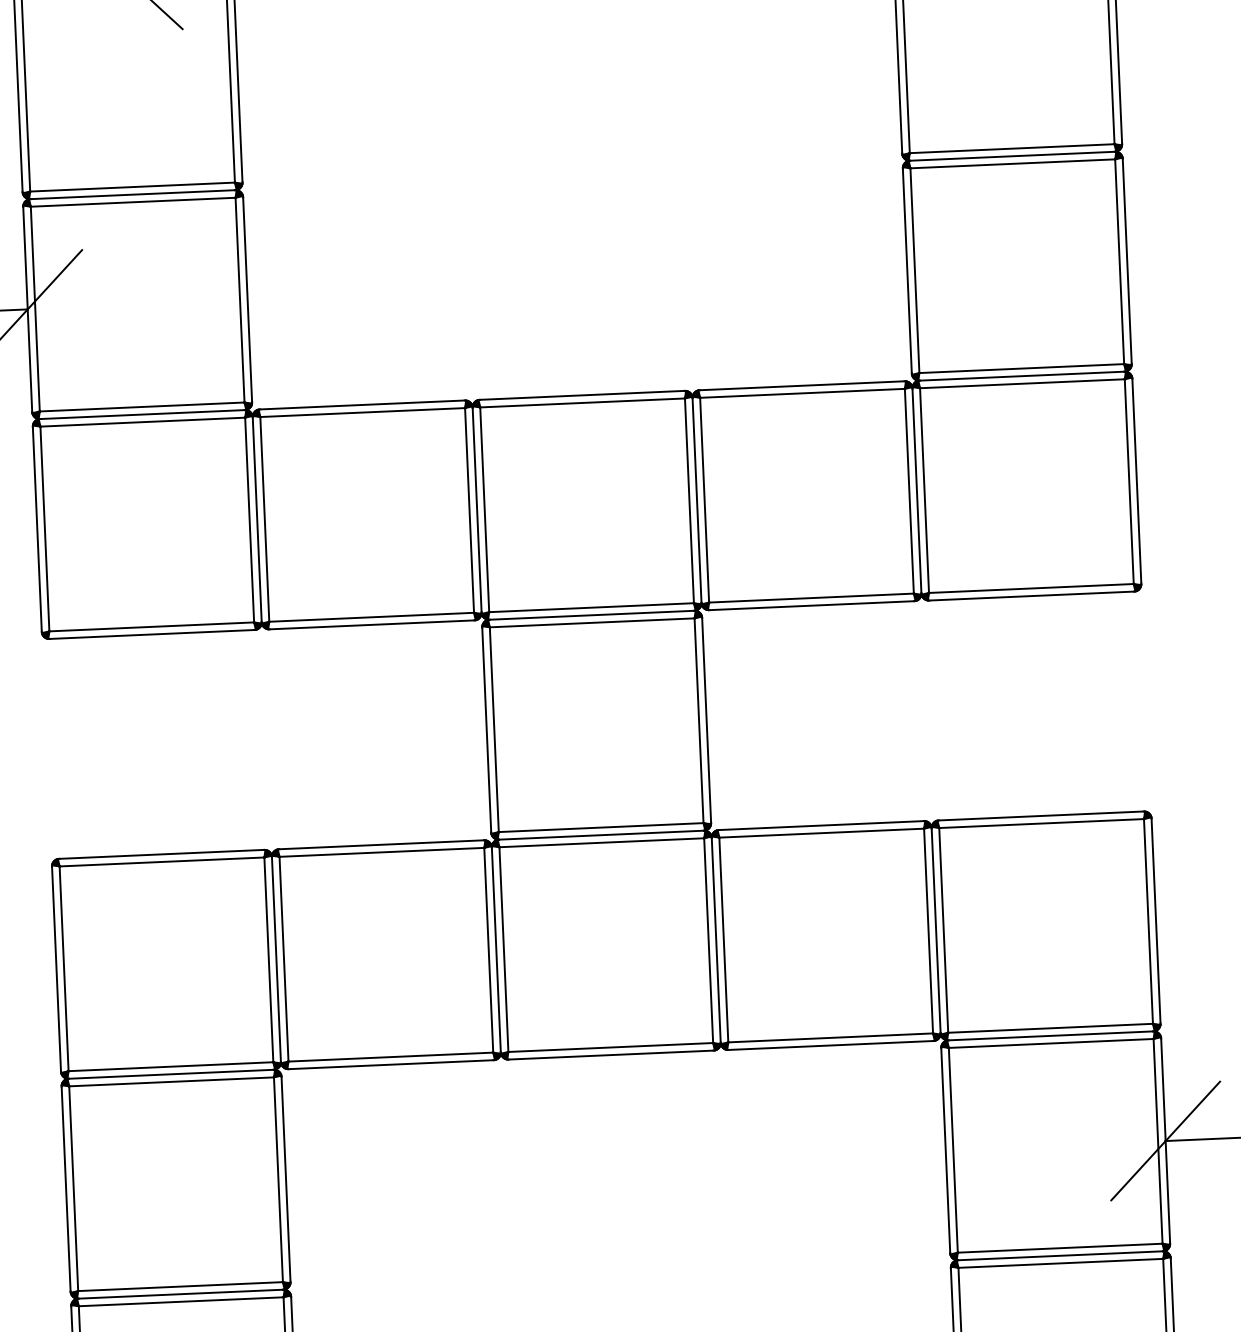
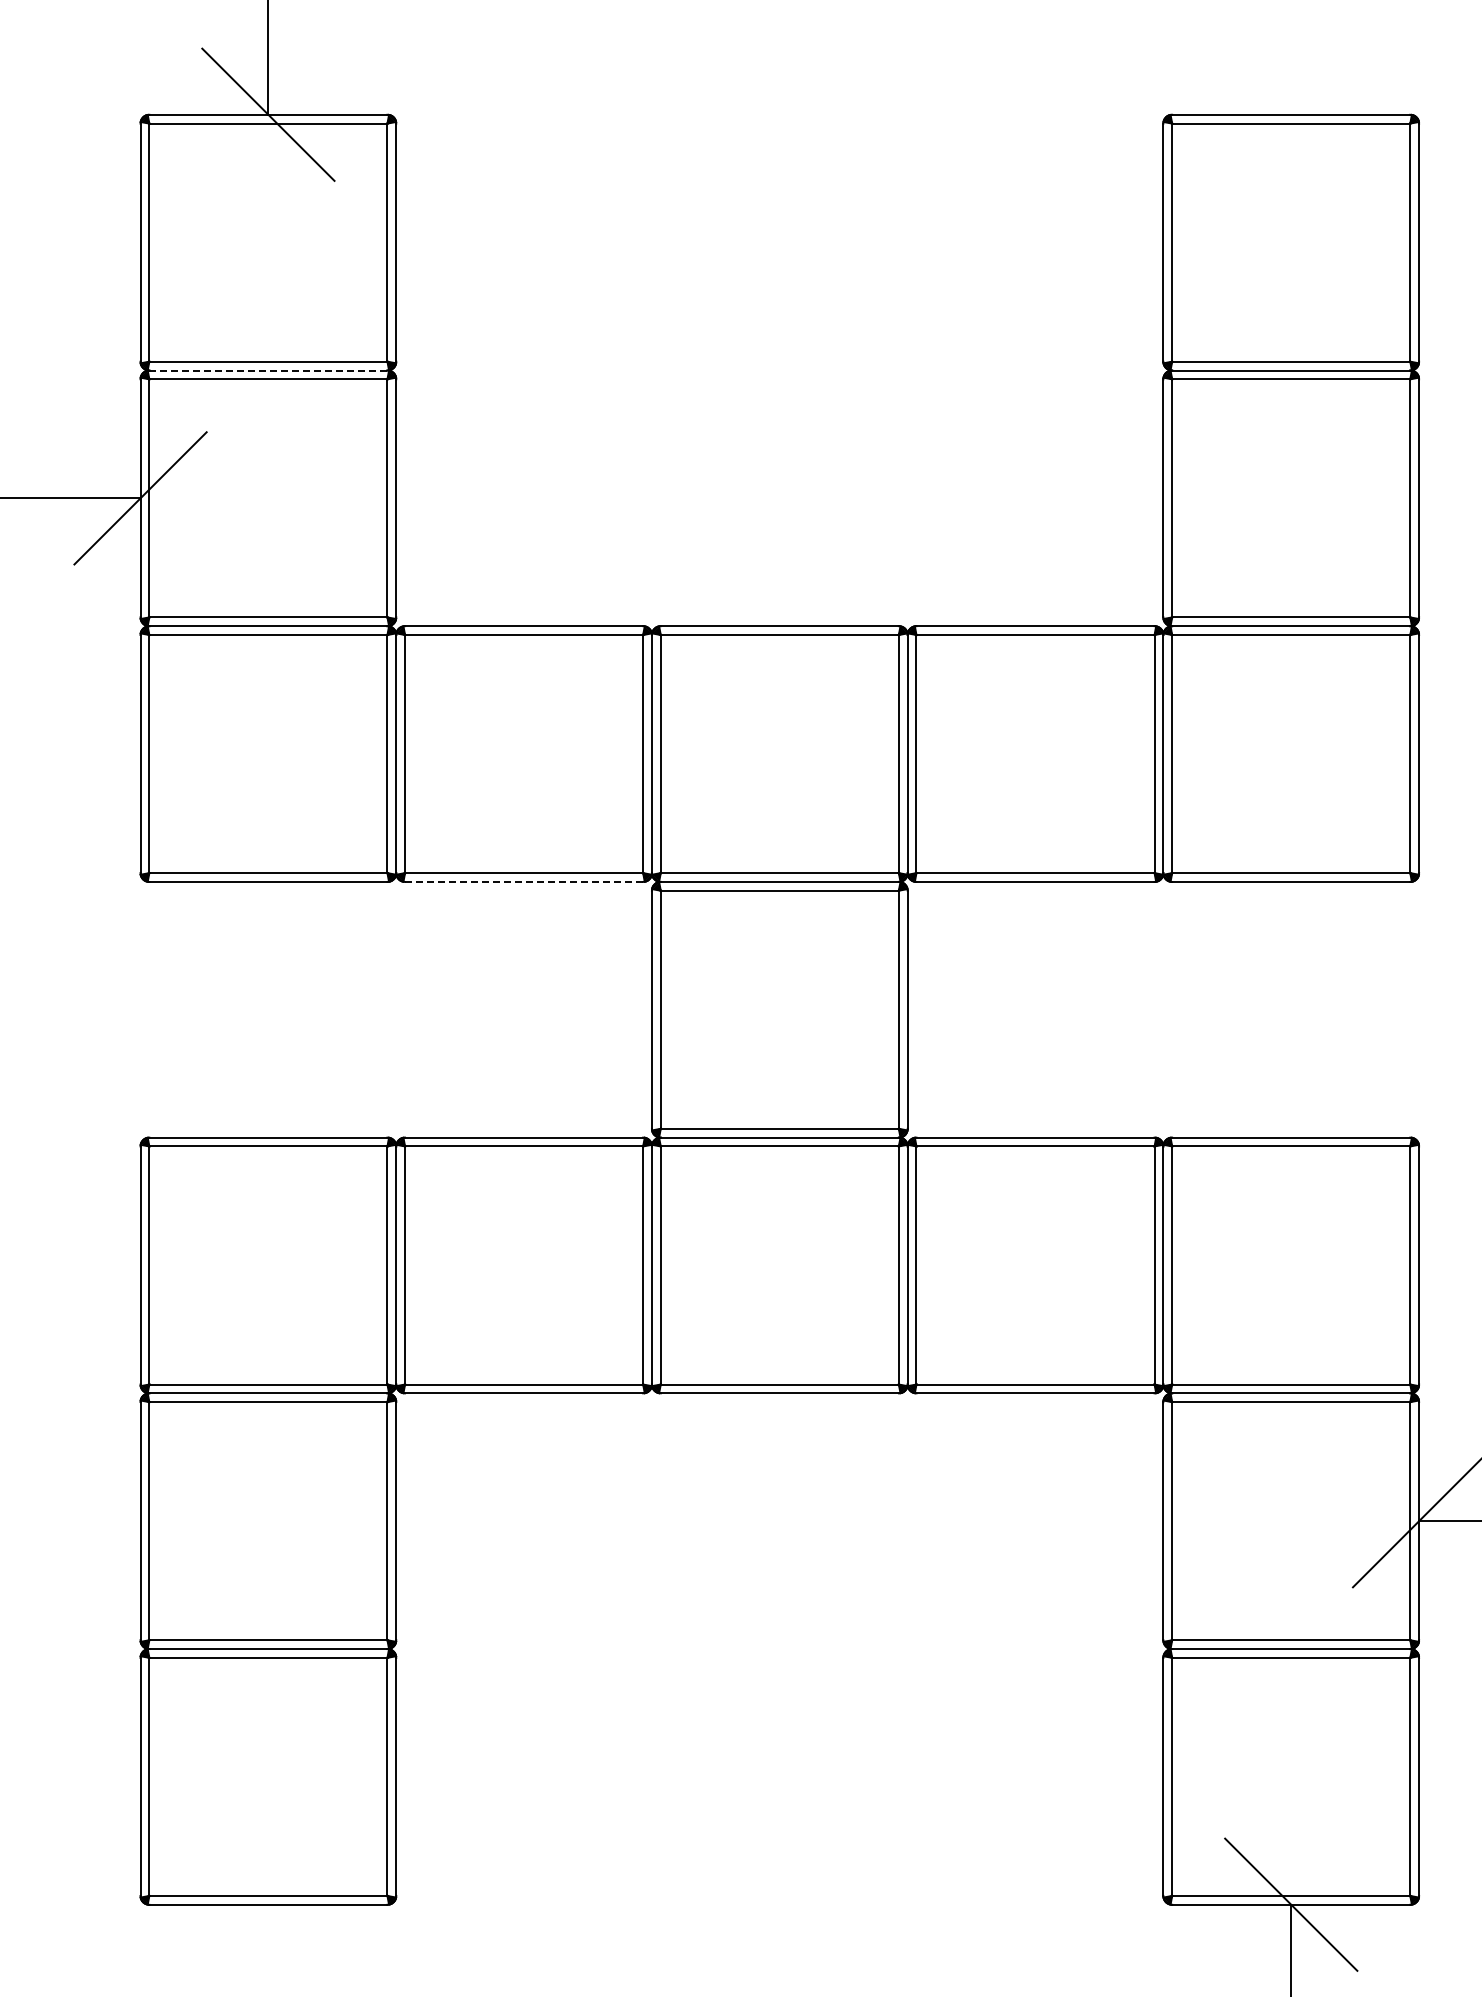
line: (132, 194) -> (267, 370), solid -> dashed
line: (371, 624) -> (523, 881), solid -> dashed

